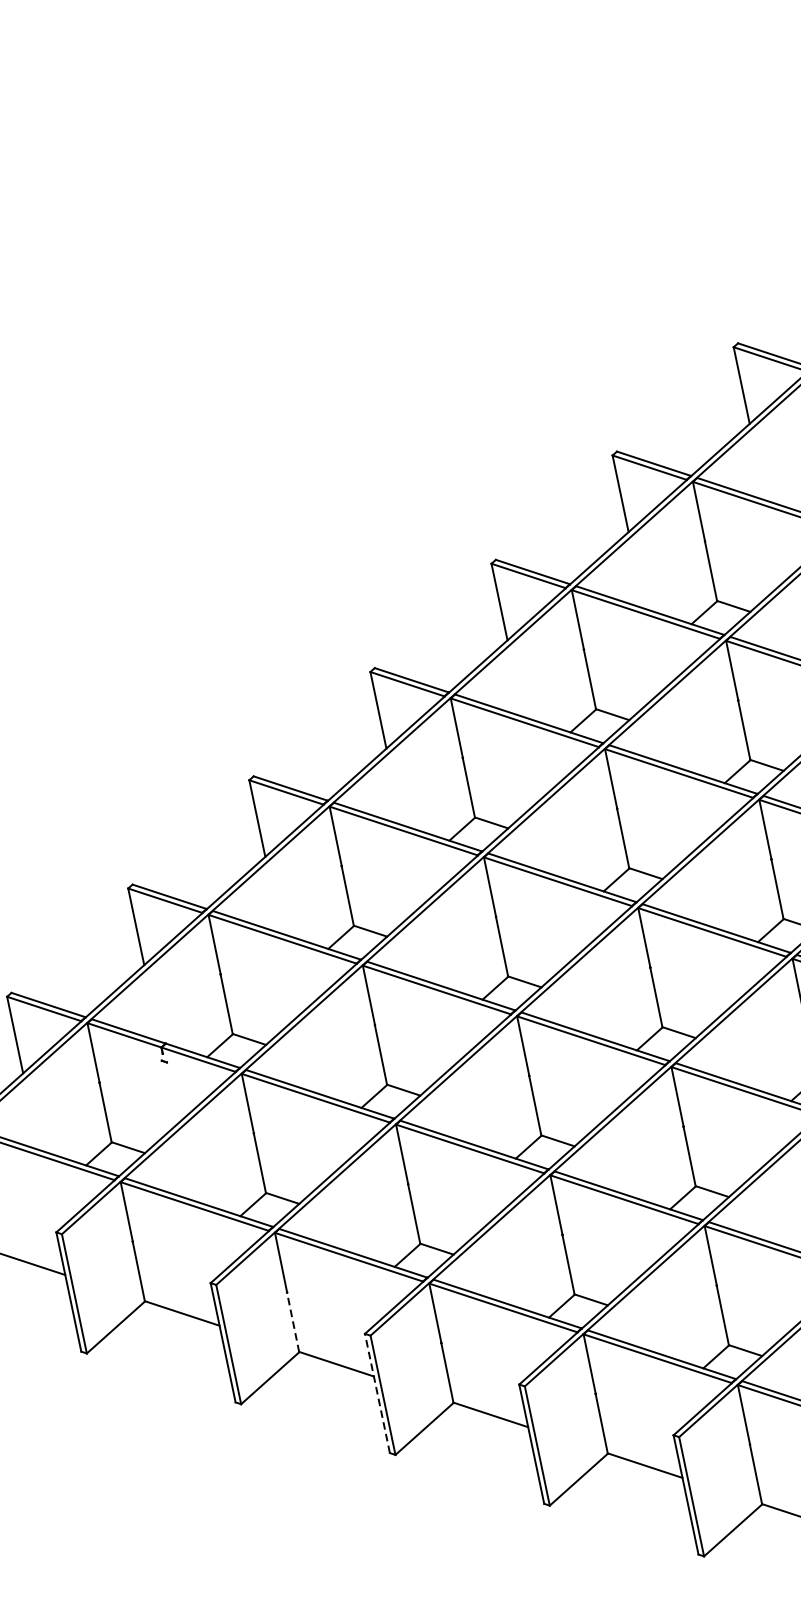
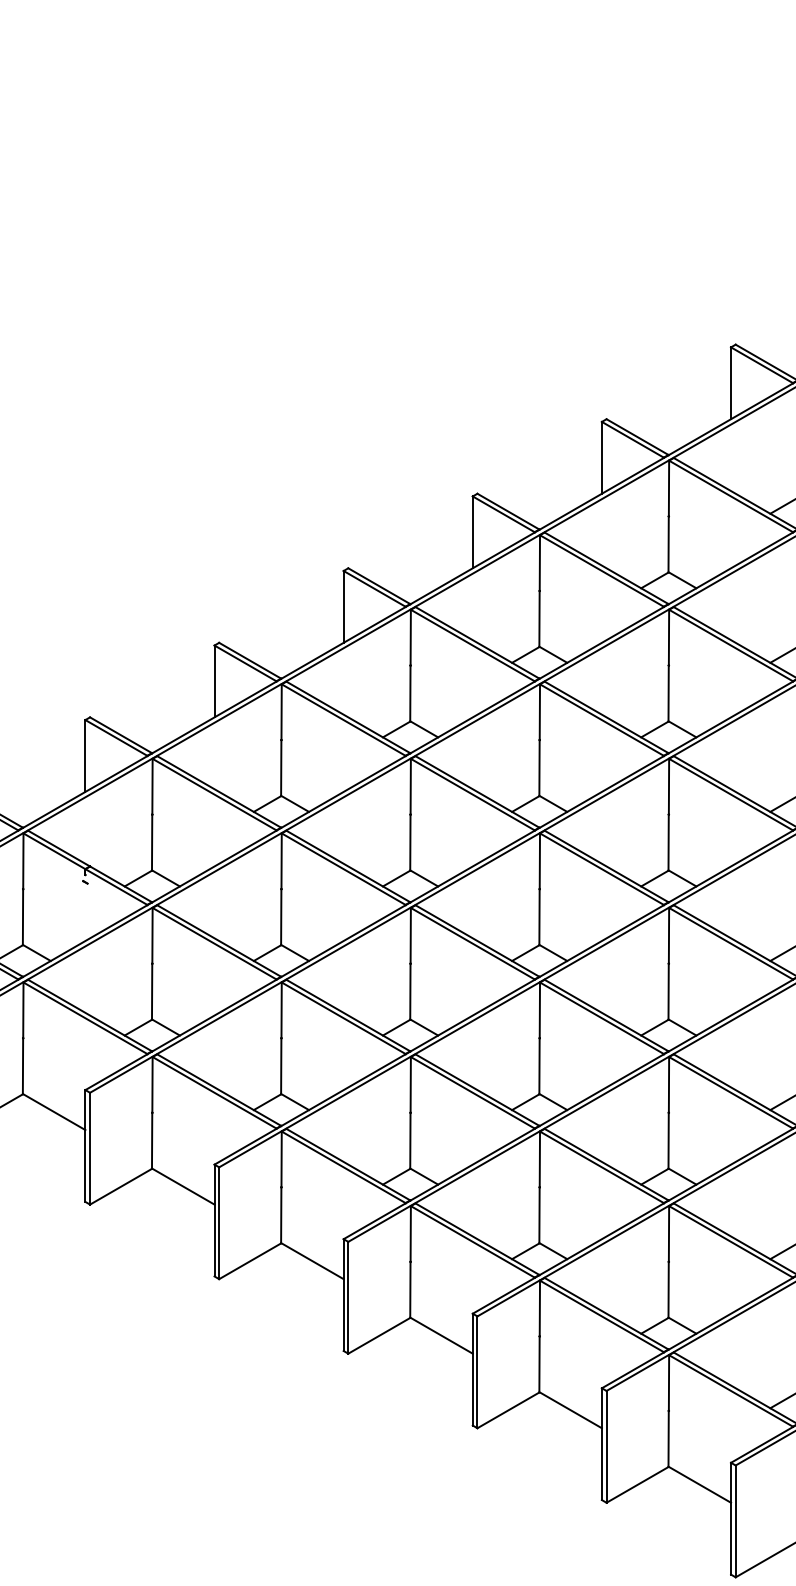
line: (293, 1321) -> (152, 1140), dashed -> solid
line: (377, 1393) -> (214, 1220), dashed -> solid

